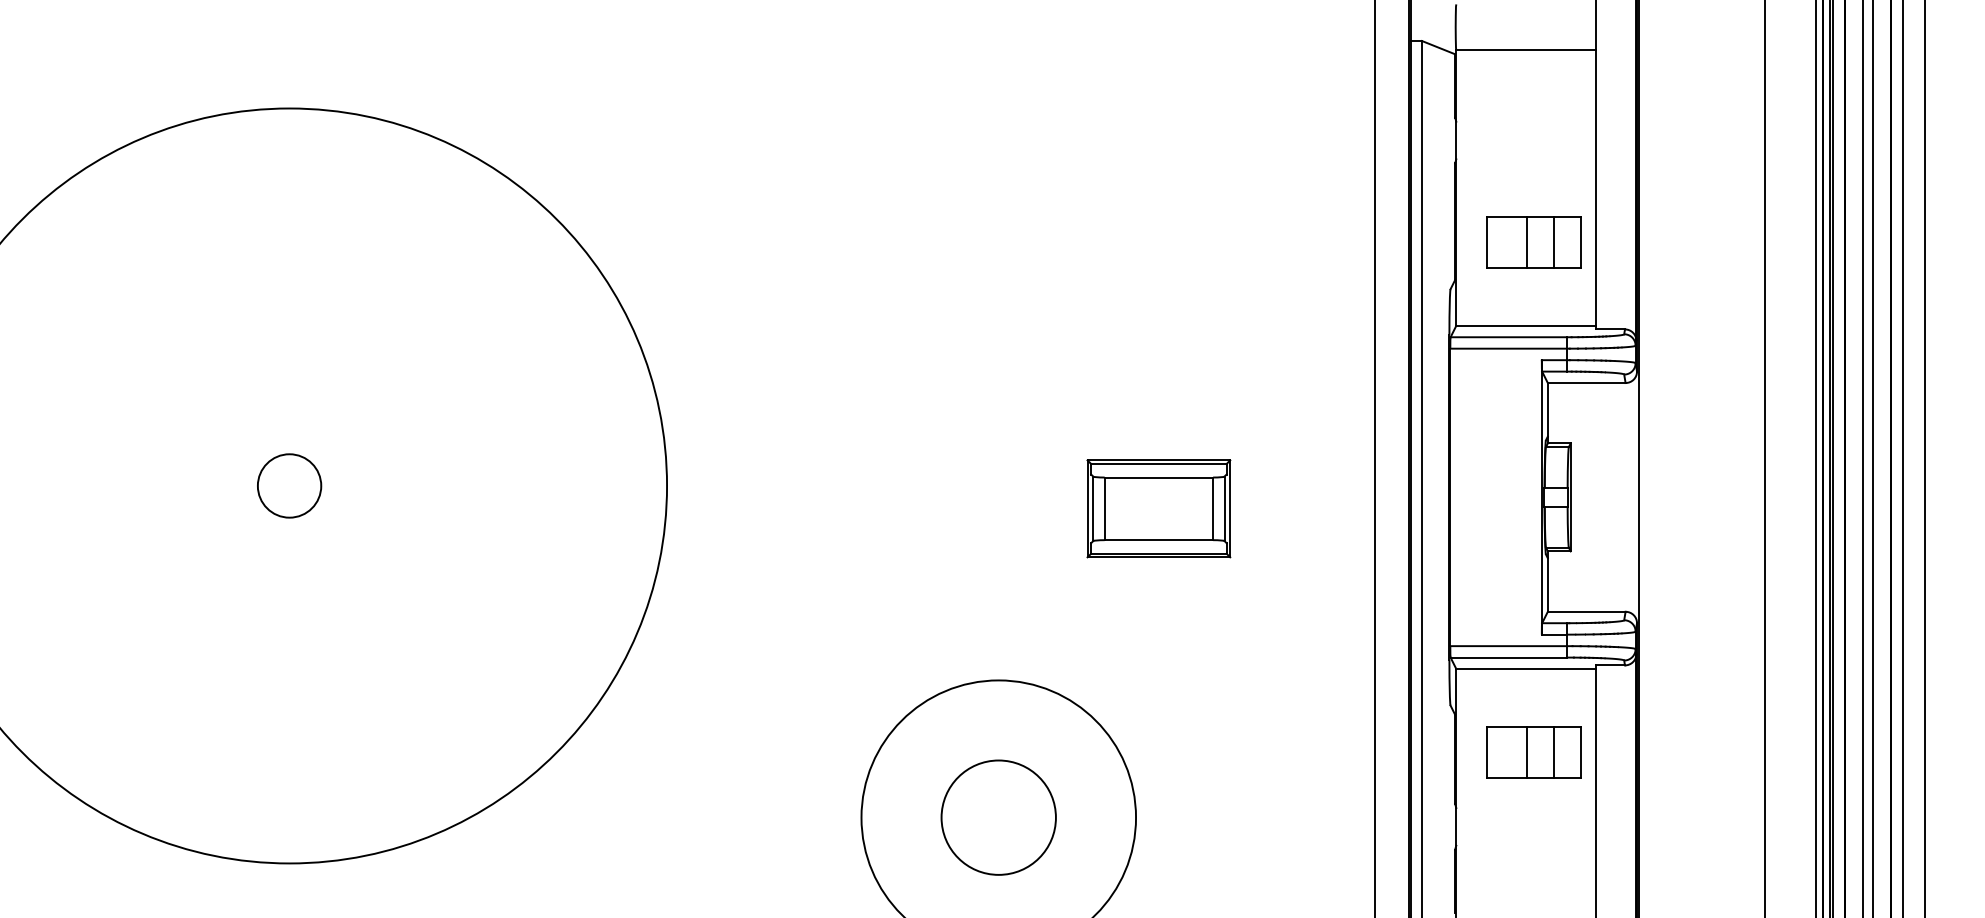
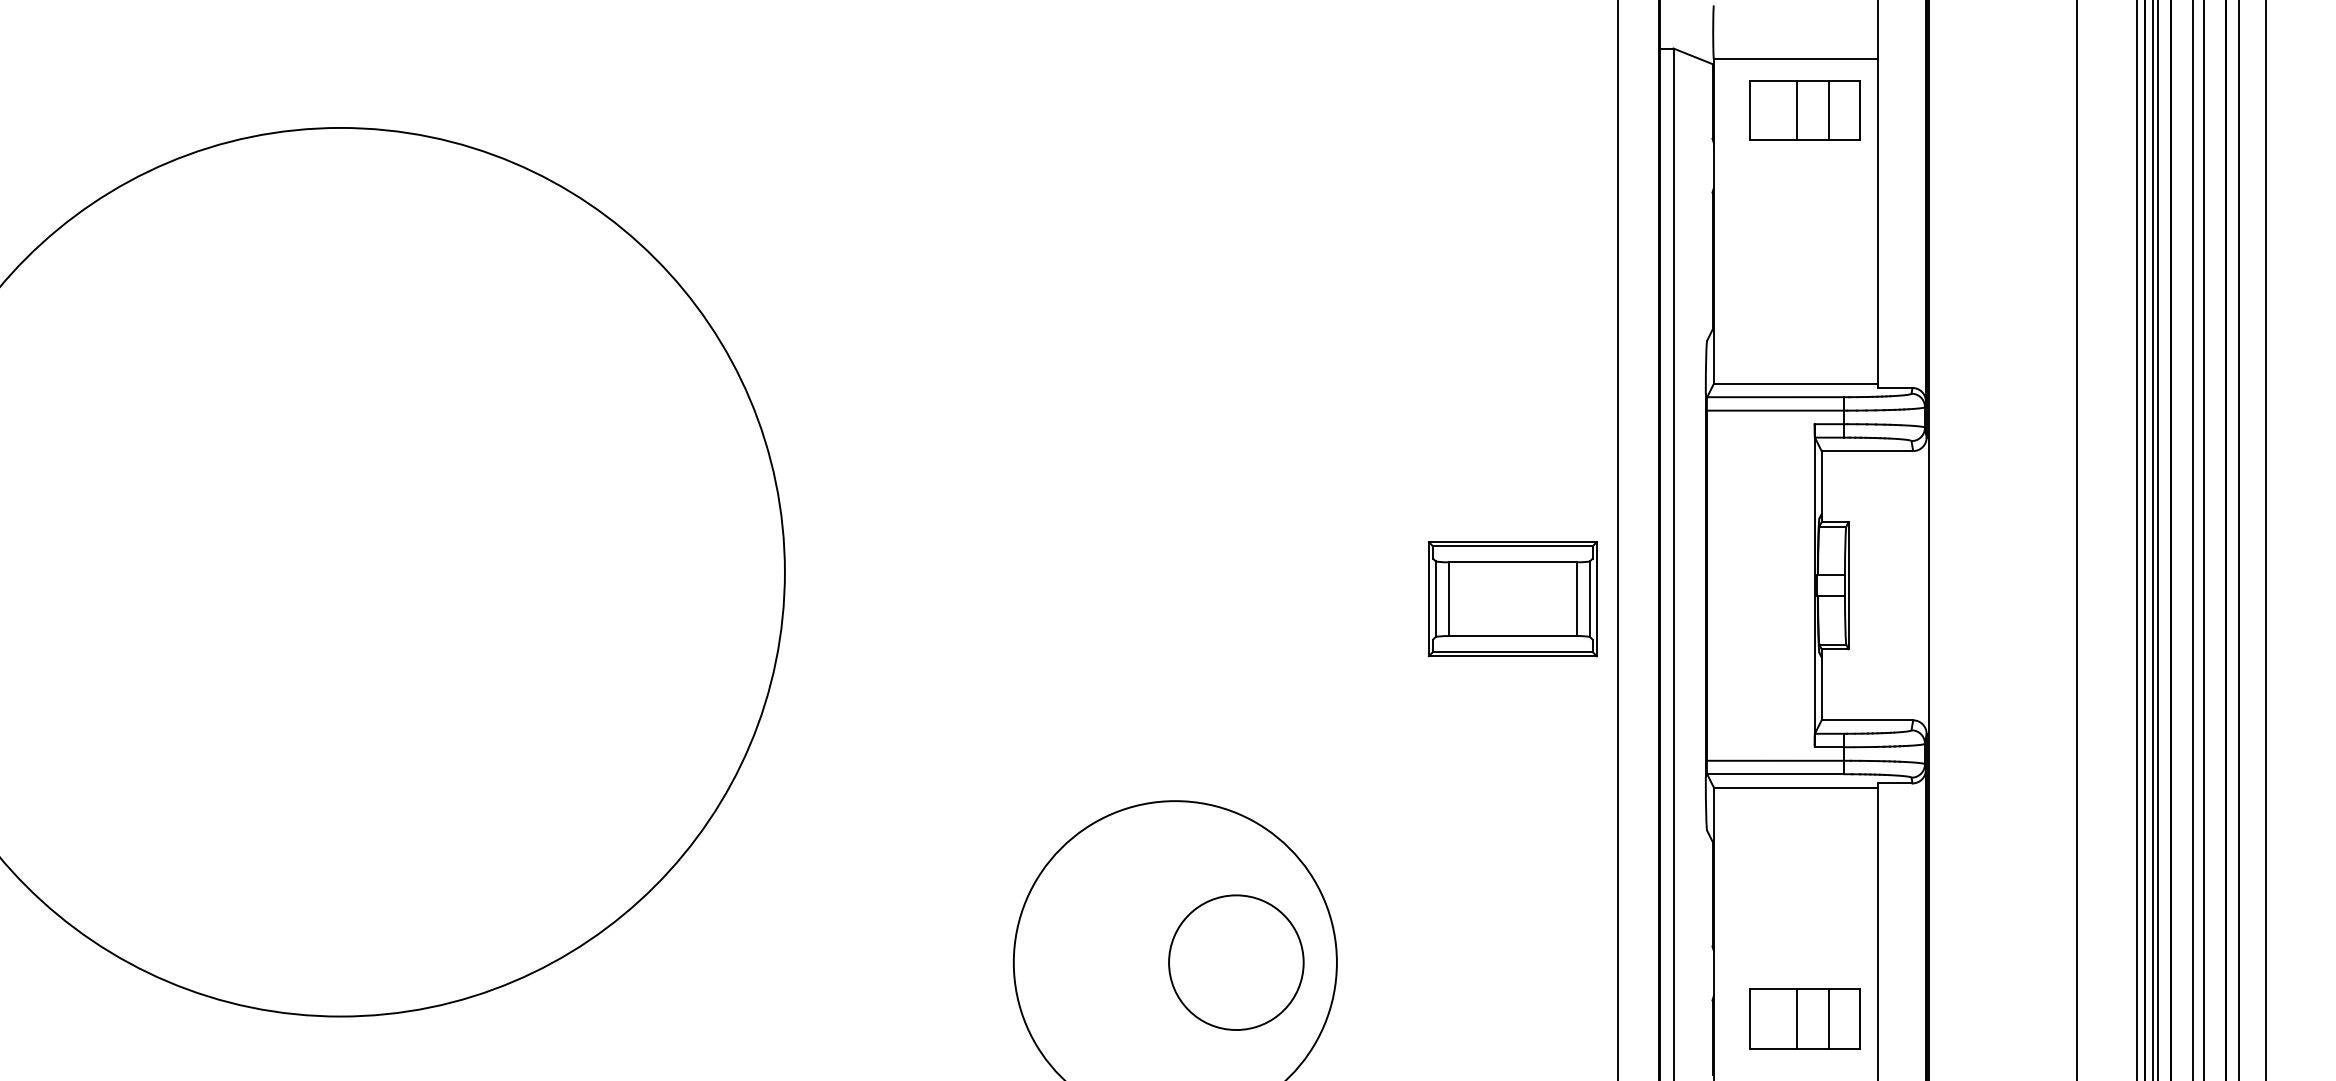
part: (1533, 242) -> (1804, 110), moved
circle: (289, 486) -> (340, 572), removed
part: (1158, 509) -> (1512, 599), moved
part: (1533, 752) -> (1804, 1018), moved
circle: (998, 817) -> (1236, 962), moved

